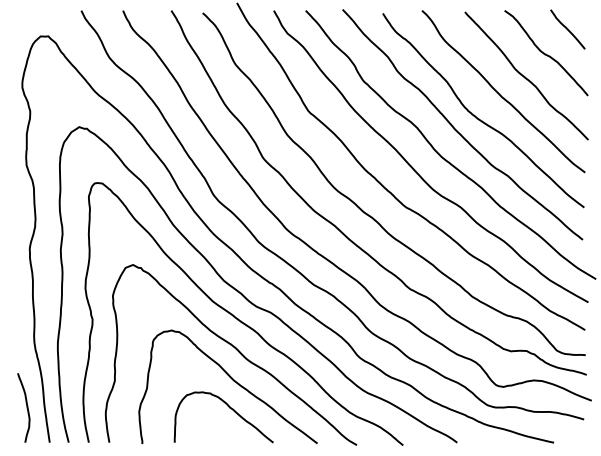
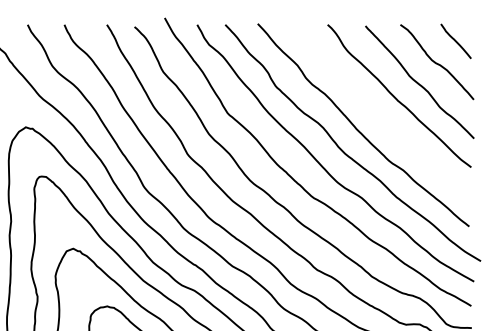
curve: (479, 118) -> (378, 119), removed

